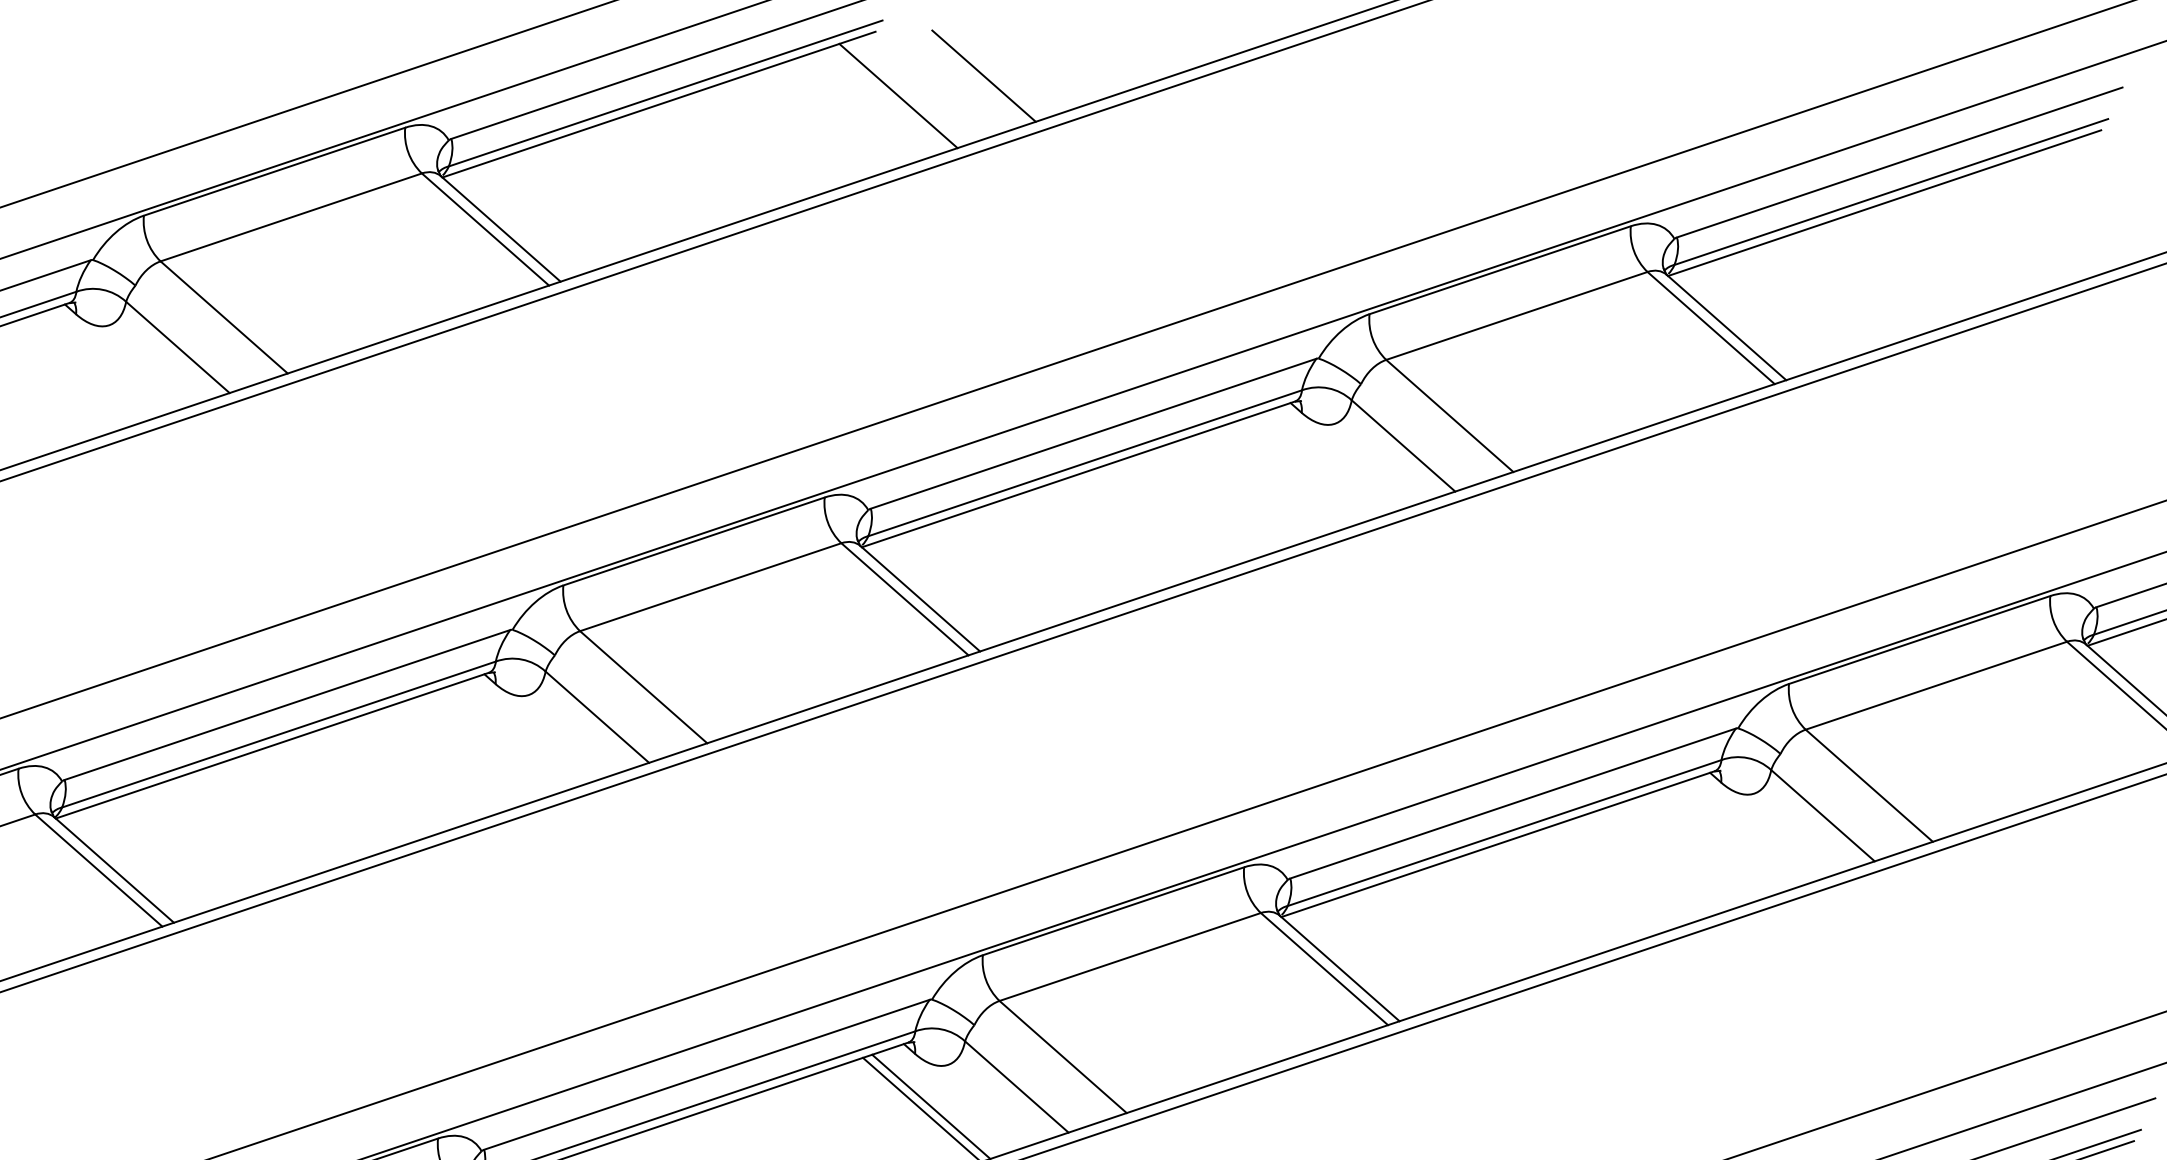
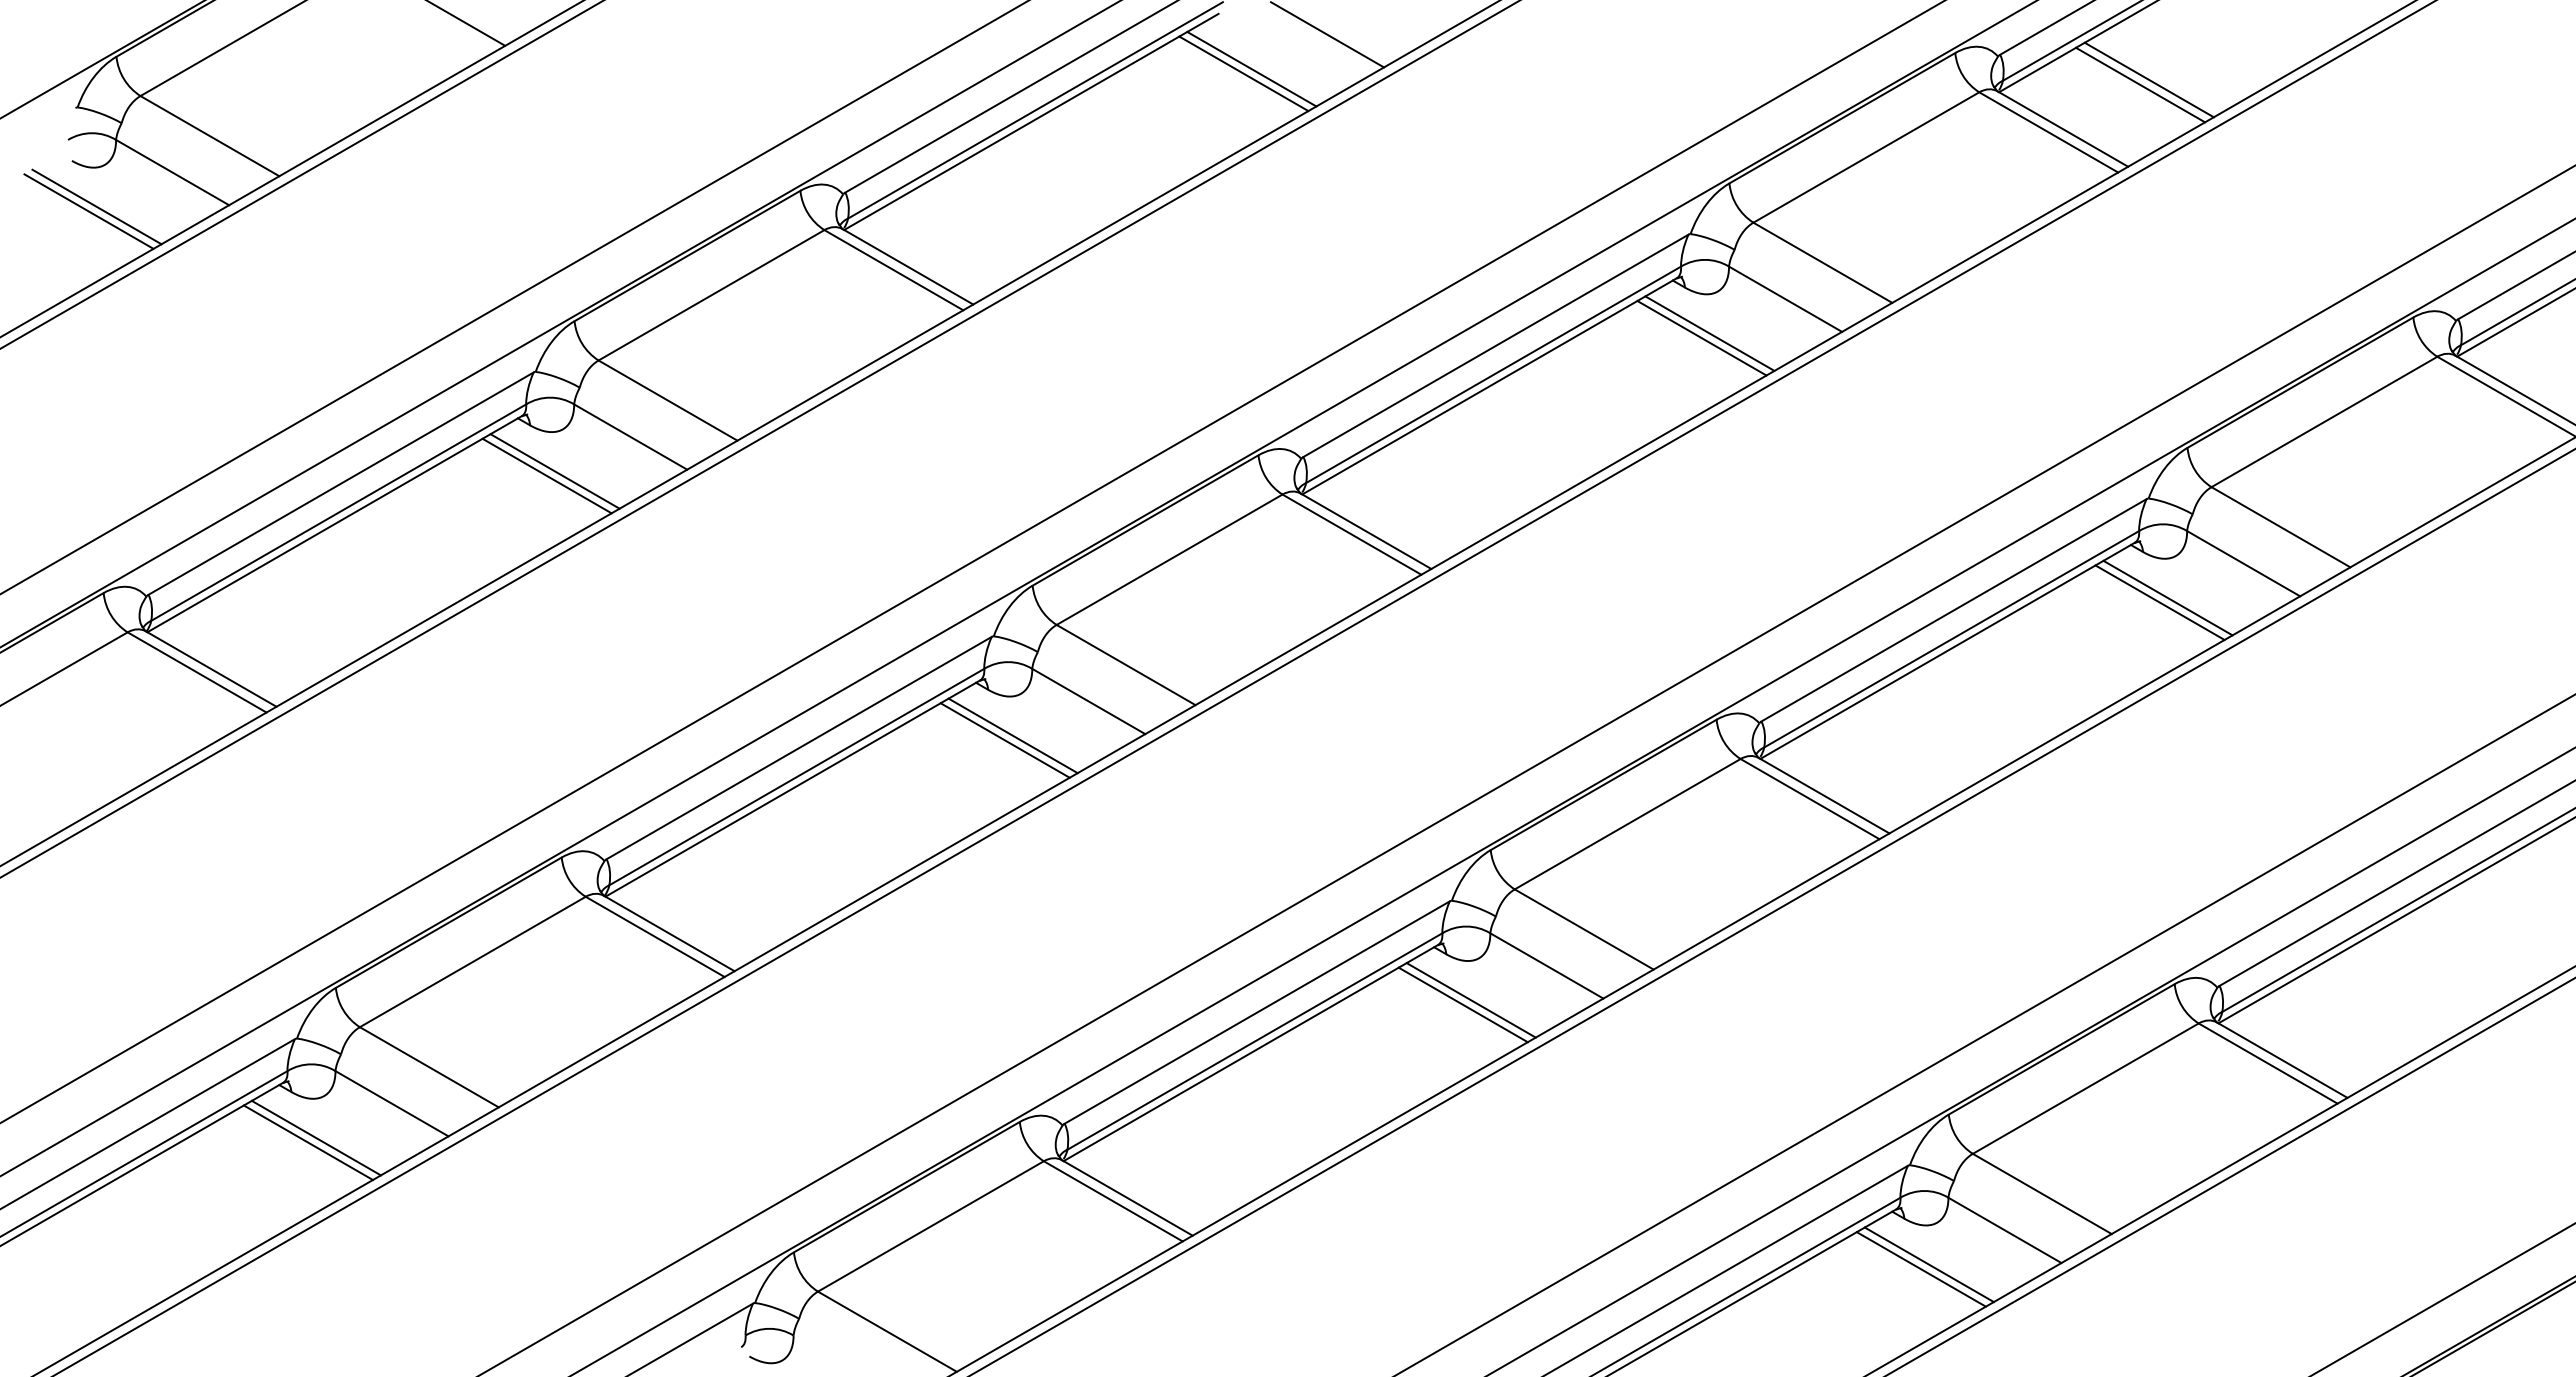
line: (888, 98) -> (1243, 73), added
line: (1825, 294) -> (2148, 79), added
line: (1816, 297) -> (2140, 84), added
line: (91, 367) -> (554, 471), added
line: (82, 369) -> (546, 475), added
line: (1317, 465) -> (1709, 333), added
line: (1308, 469) -> (1701, 338), added
line: (511, 736) -> (1012, 735), added
line: (501, 740) -> (1004, 740), added
line: (1737, 834) -> (2167, 597), added
line: (1727, 838) -> (2159, 602), added

